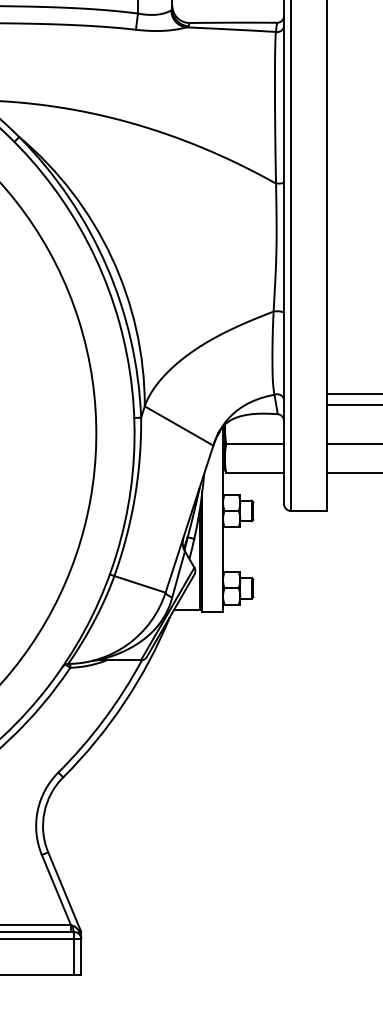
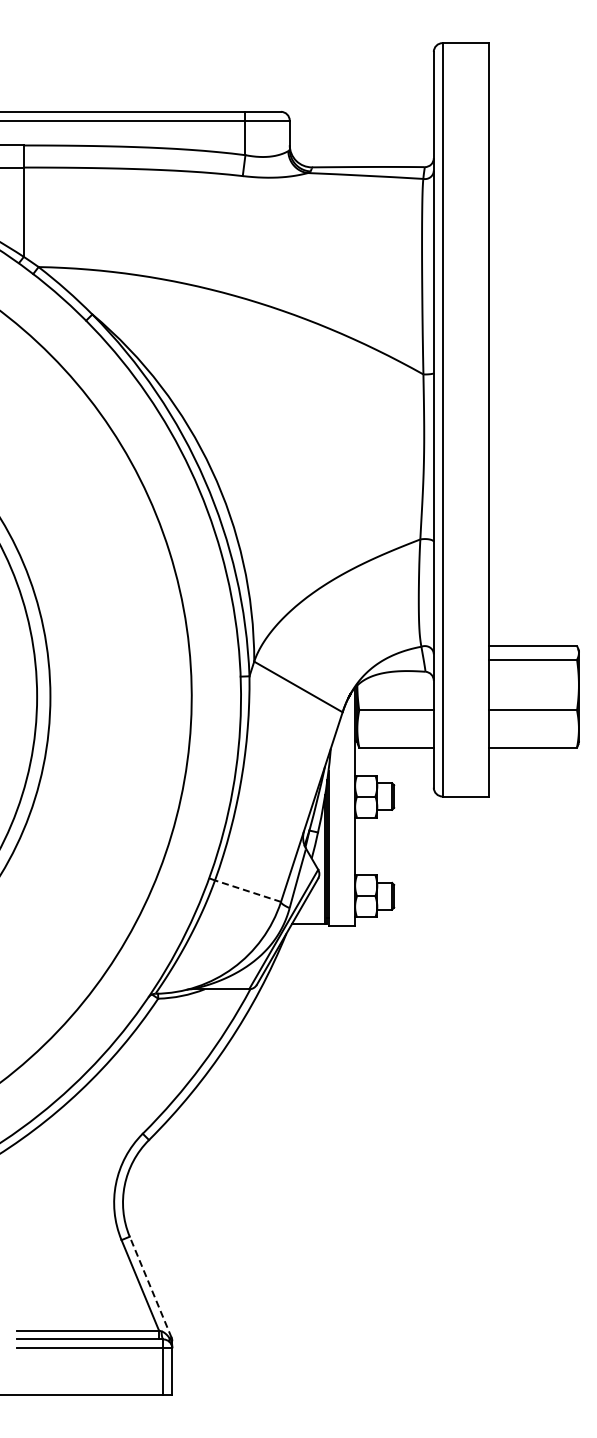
line: (140, 584) -> (248, 891), solid -> dashed
line: (64, 891) -> (150, 1287), solid -> dashed

